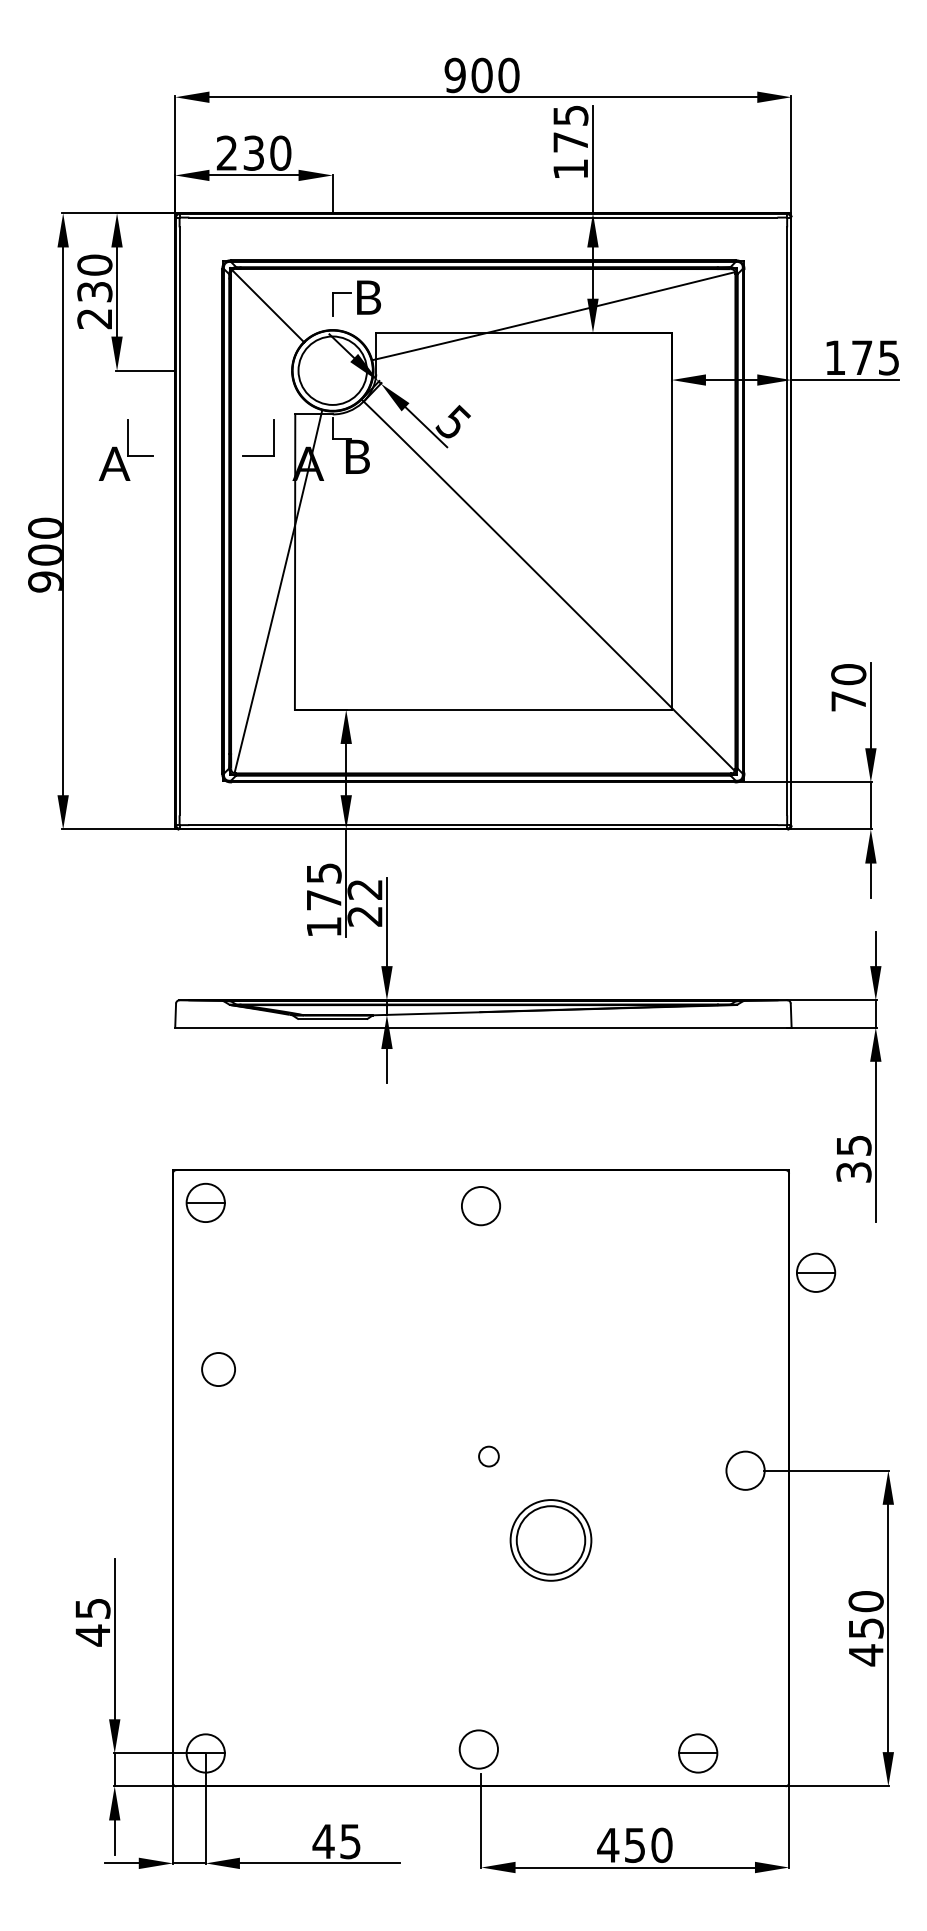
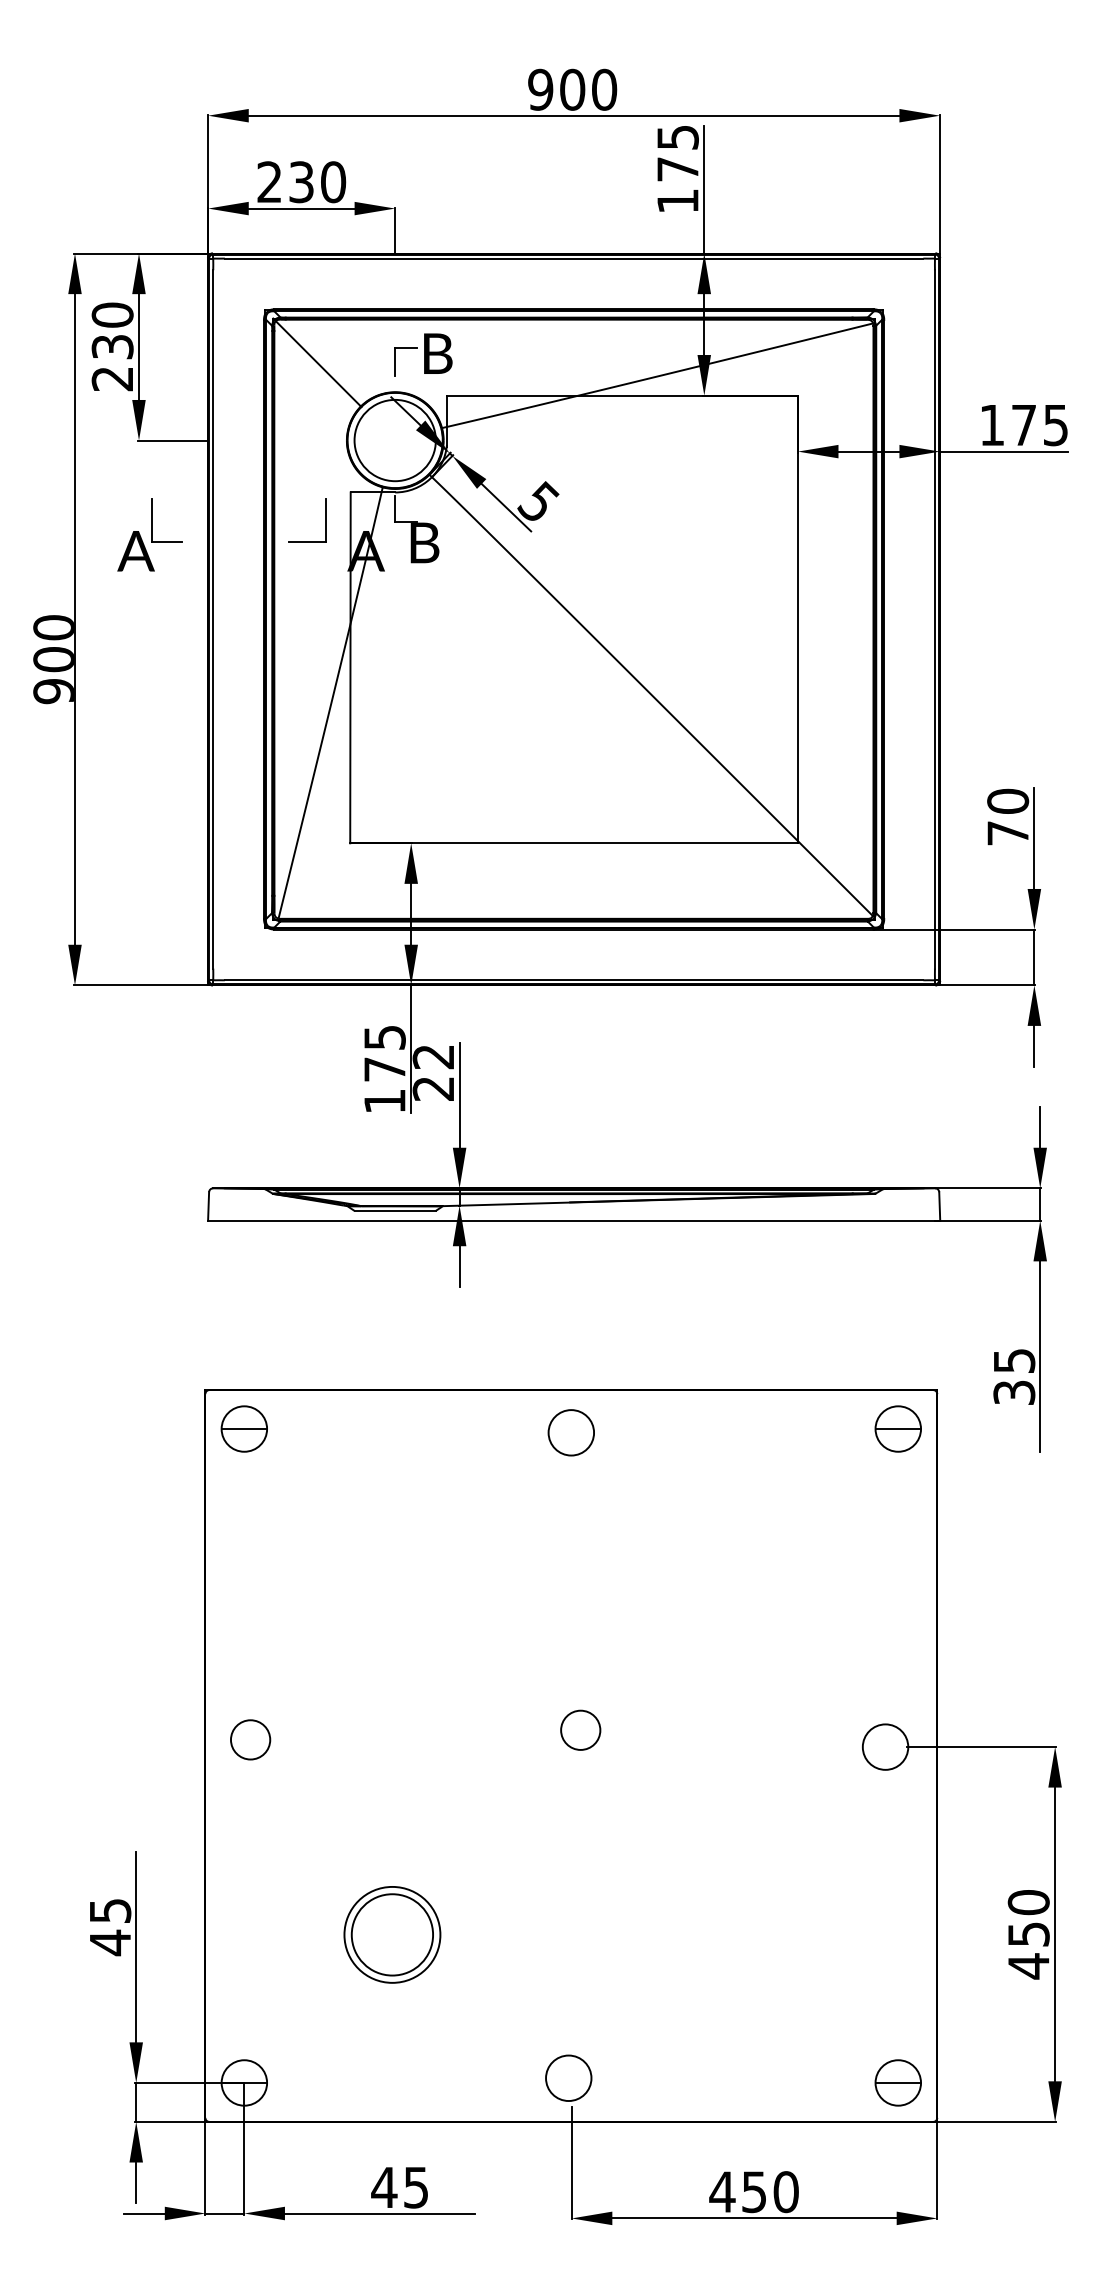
part: (815, 1272) -> (897, 1428), moved
circle: (218, 1369) -> (250, 1739), moved
circle: (488, 1455) -> (580, 1729), size x1.67
part: (551, 1540) -> (392, 1934), moved
part: (697, 1753) -> (897, 2082), moved

